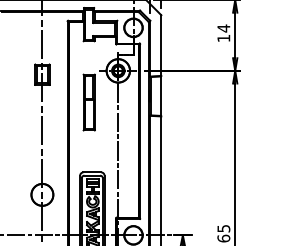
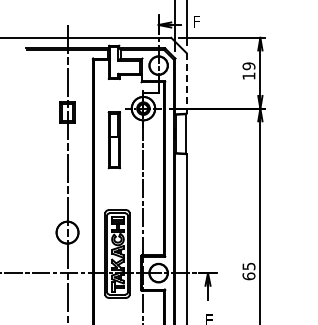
text: (223, 28) -> (248, 66), 14 -> 19
line: (161, 45) -> (186, 83), solid -> dashed

